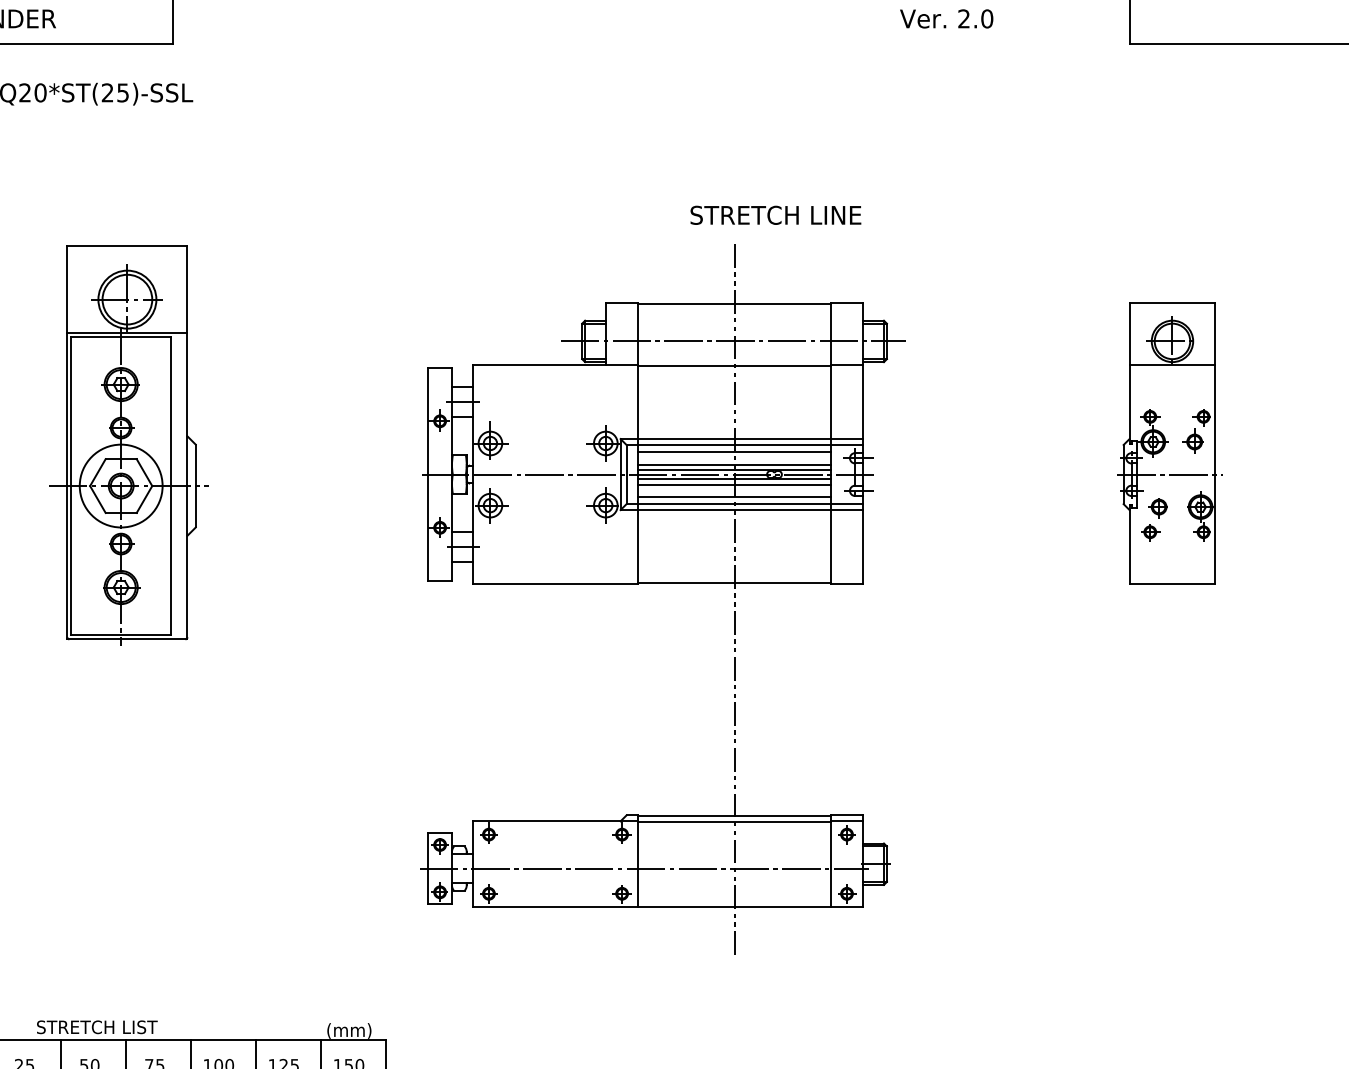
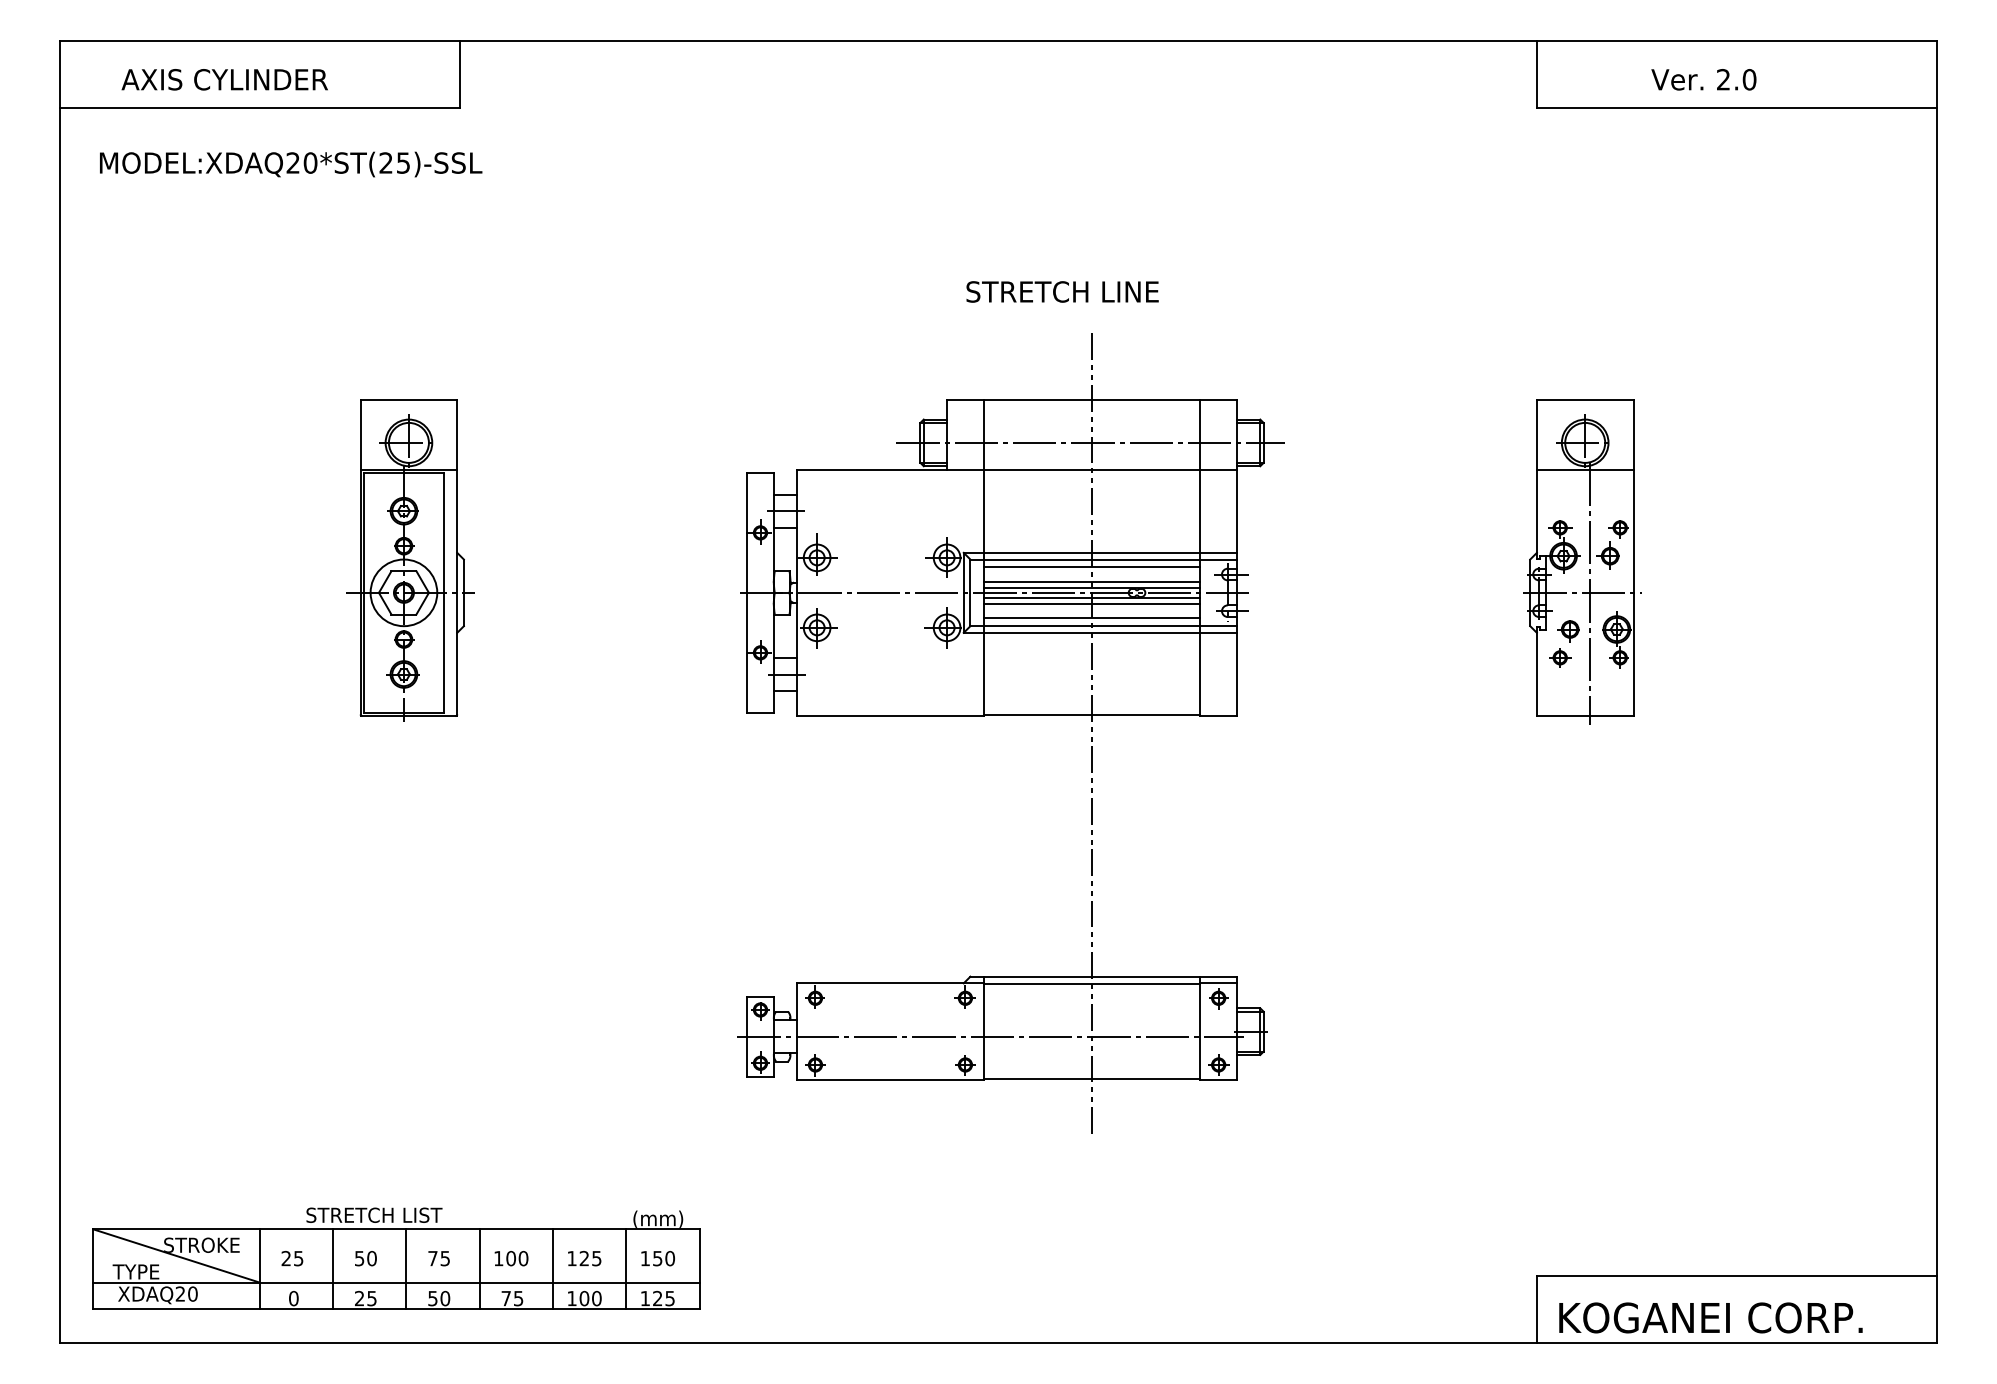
text: (946, 18) -> (1703, 79), moved
text: (775, 214) -> (1062, 291), moved
part: (129, 445) -> (410, 560), size x0.71
line: (1177, 475) -> (1590, 593), added

